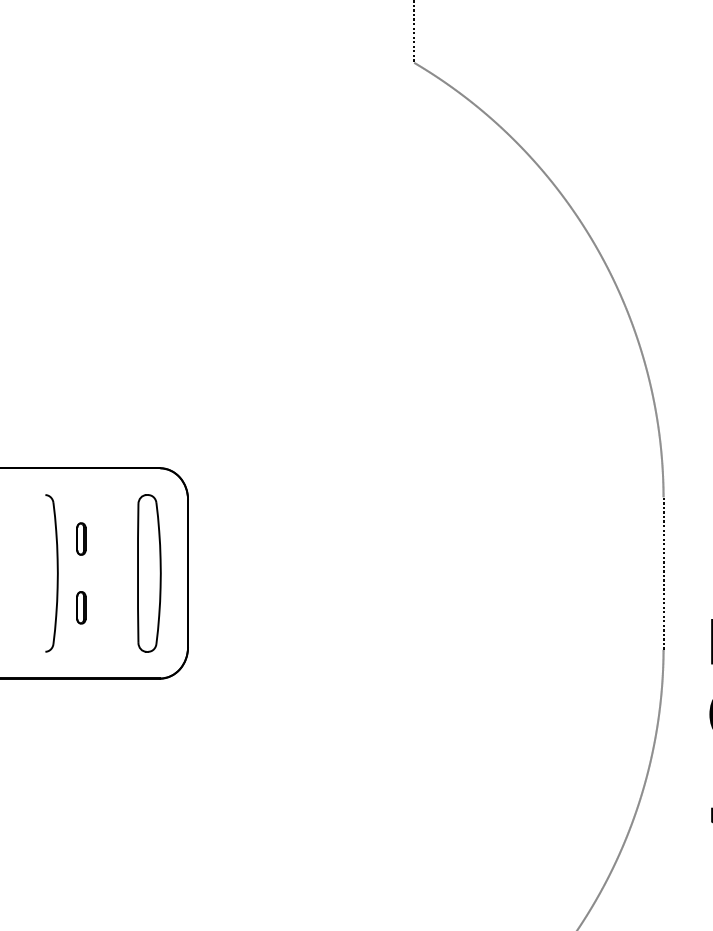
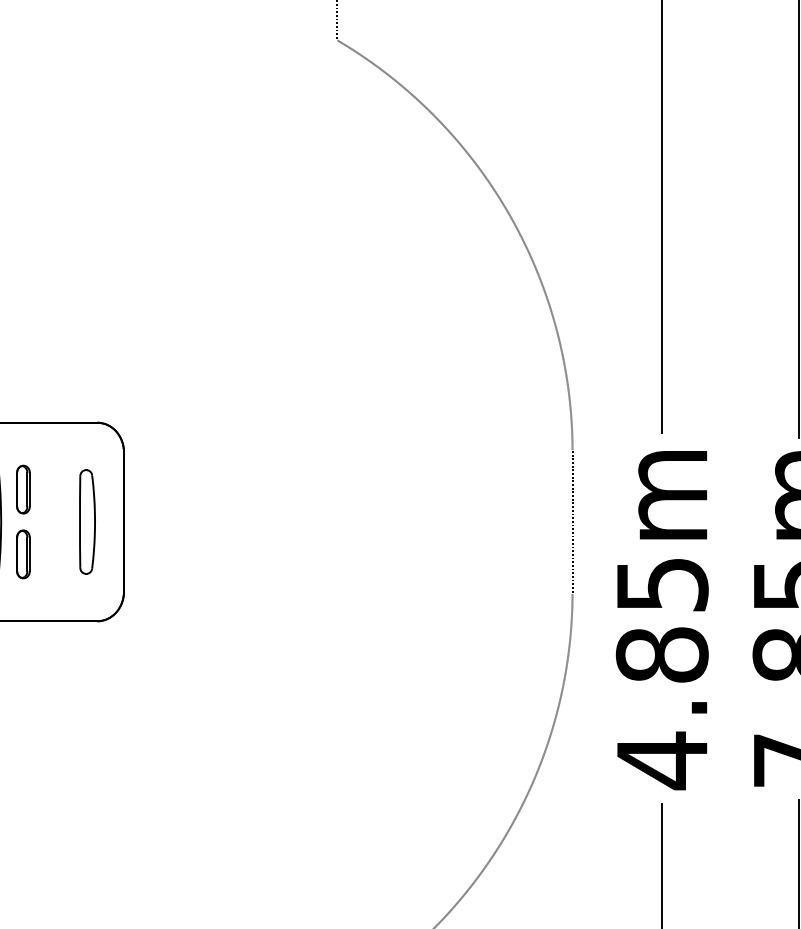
part: (81, 538) -> (23, 489), size x1.6
part: (149, 572) -> (87, 521), size x0.7
part: (81, 607) -> (23, 554), size x1.6

